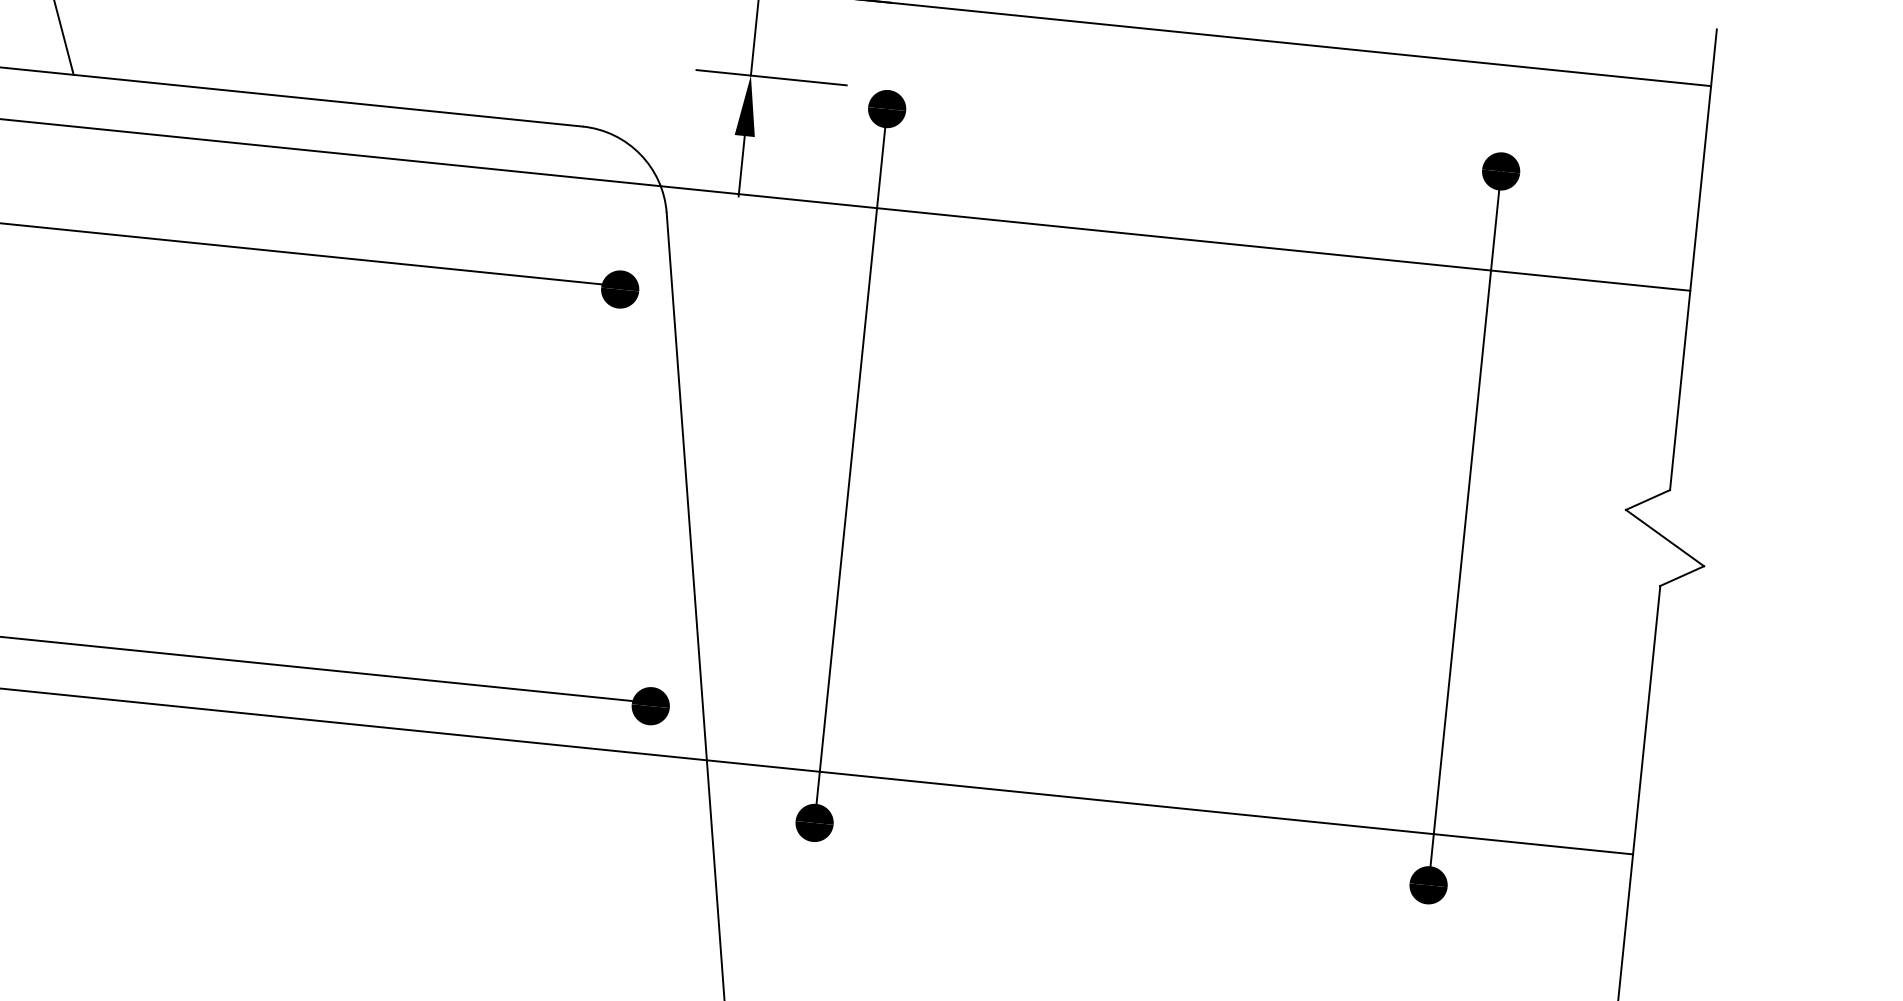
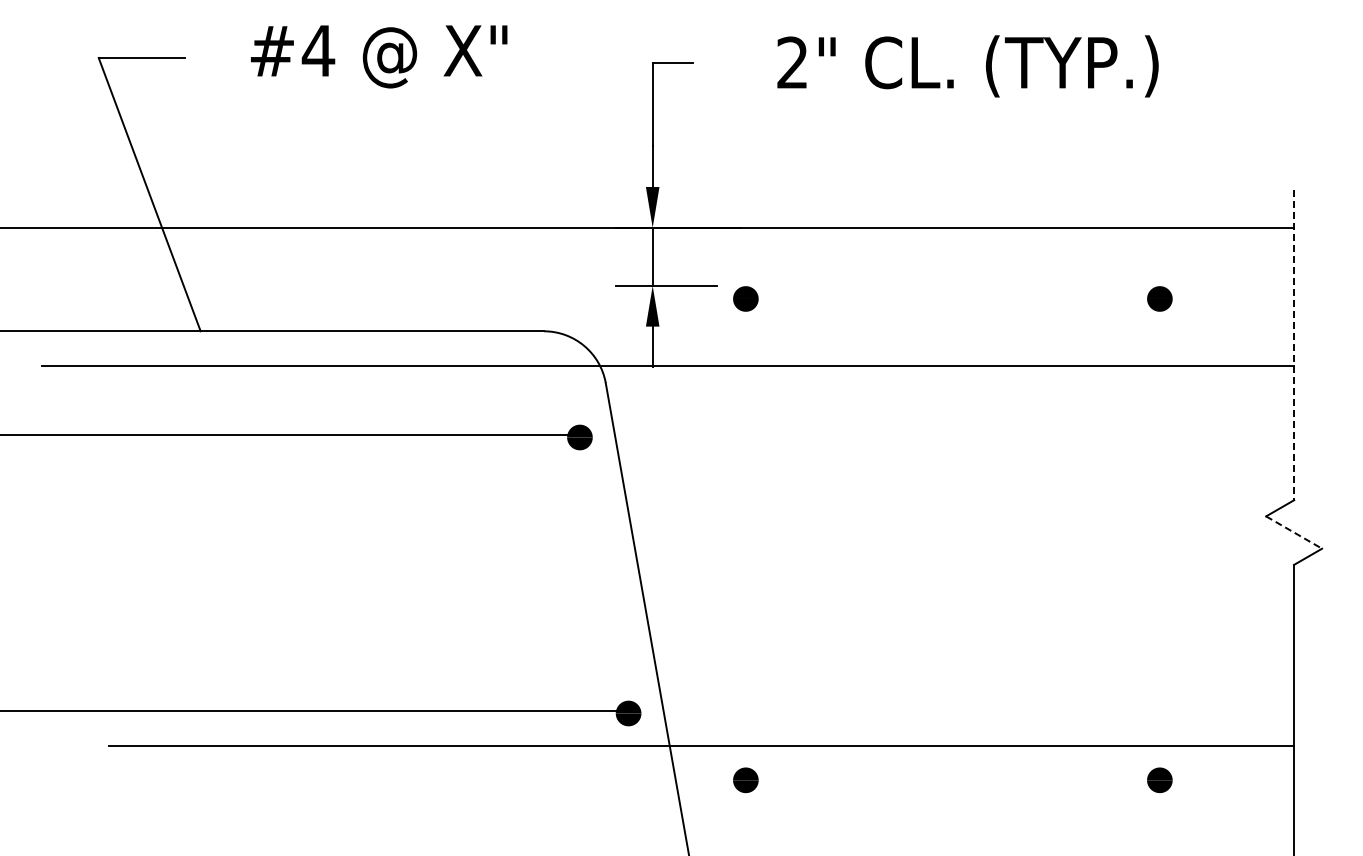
line: (1693, 260) -> (1294, 345), solid -> dashed
line: (850, 464) -> (745, 538), removed
line: (1464, 526) -> (1159, 538), removed
line: (1665, 538) -> (1294, 532), solid -> dashed

